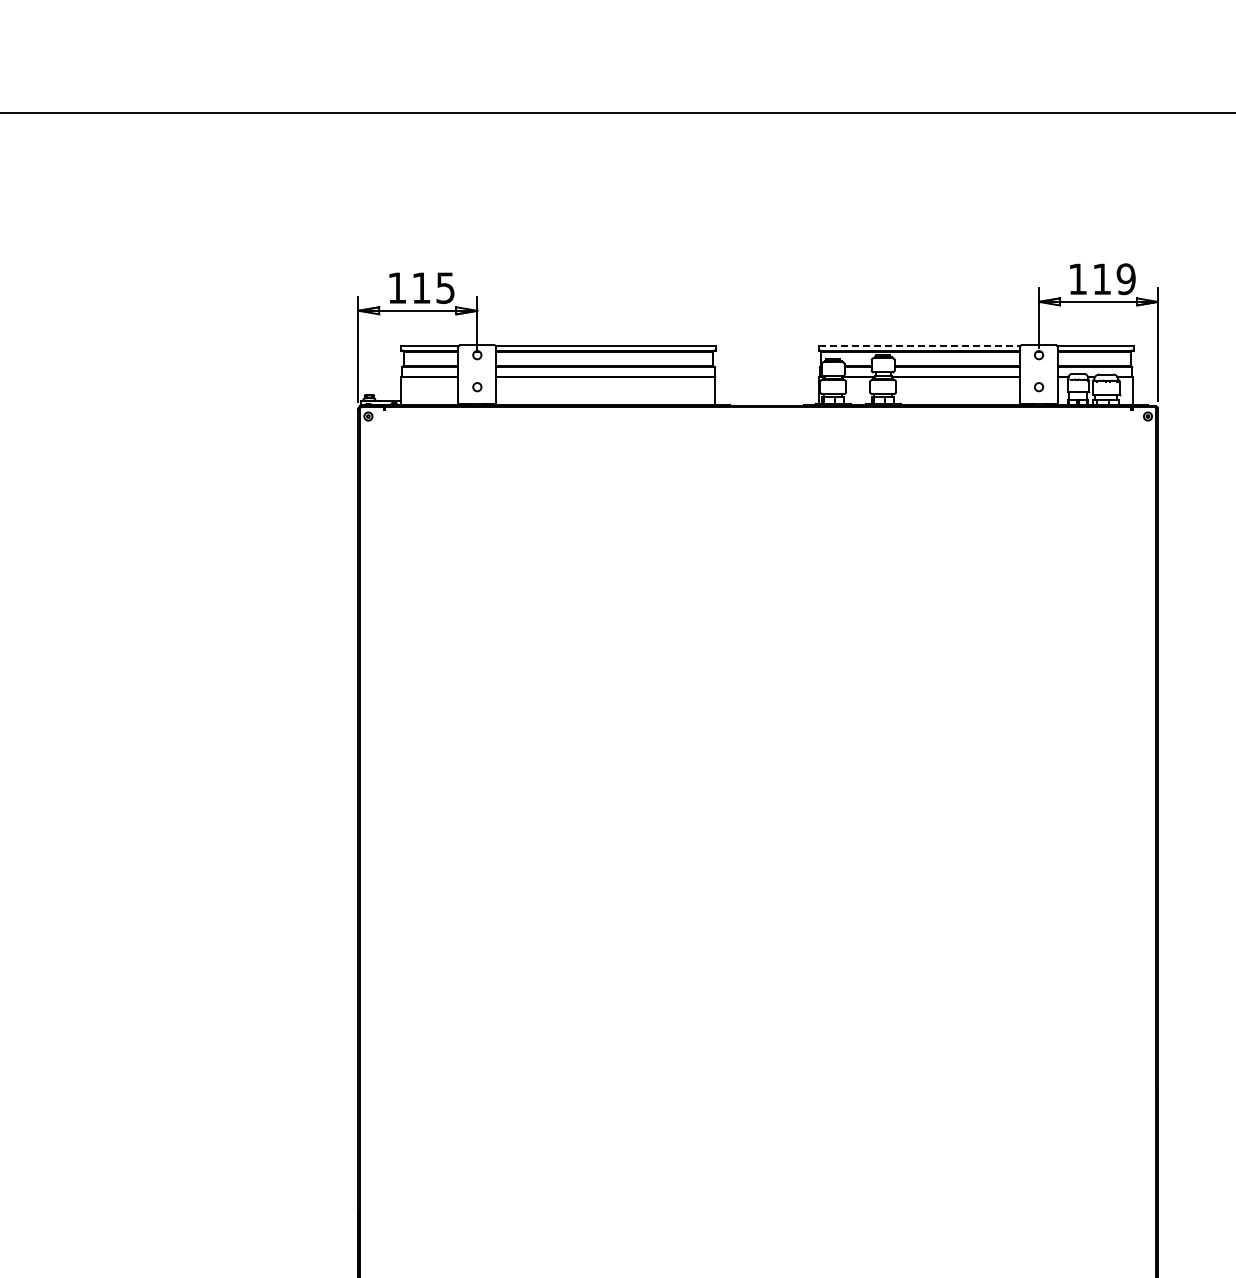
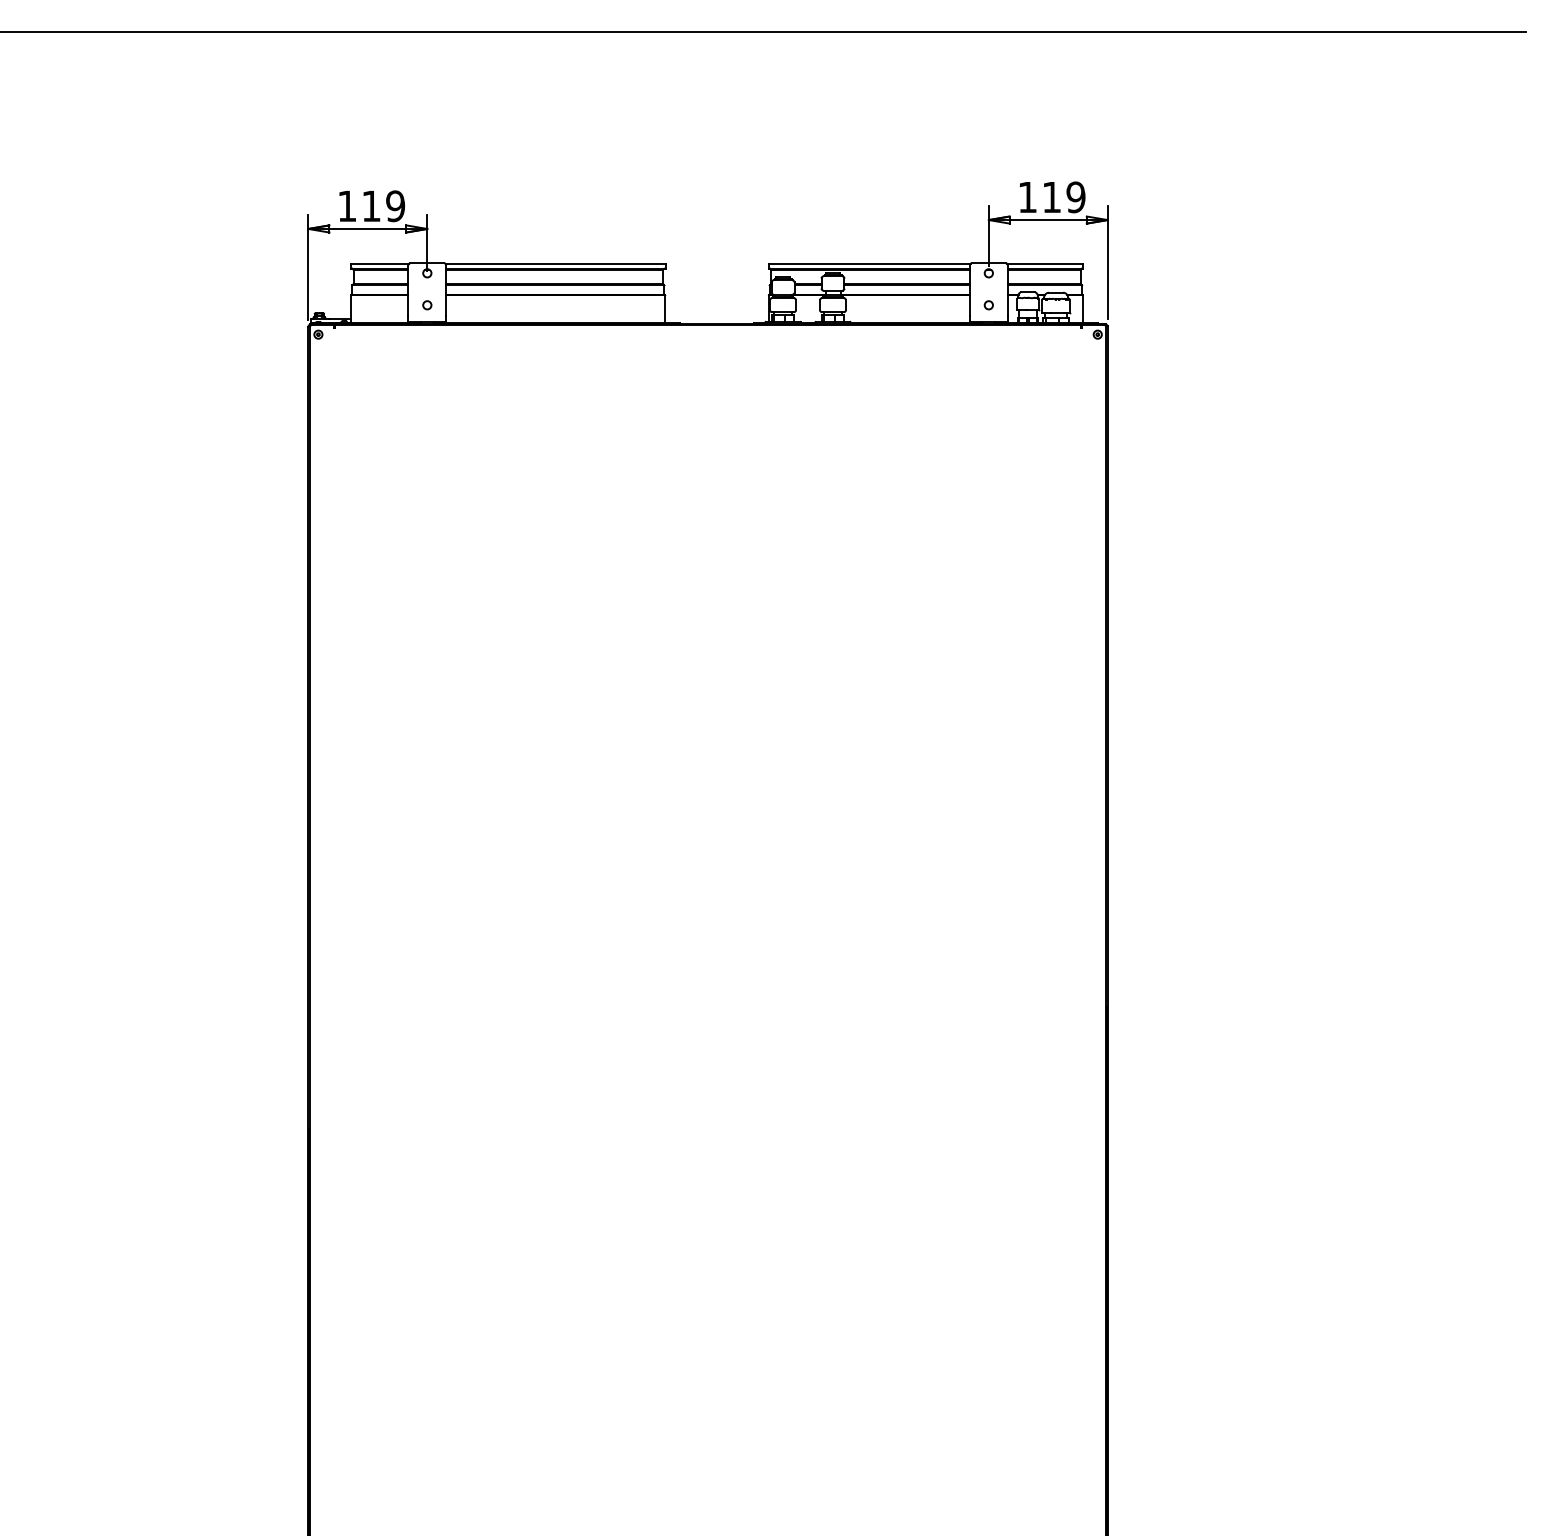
text: (445, 287) -> (395, 205), 115 -> 119
line: (920, 345) -> (870, 263), dashed -> solid

